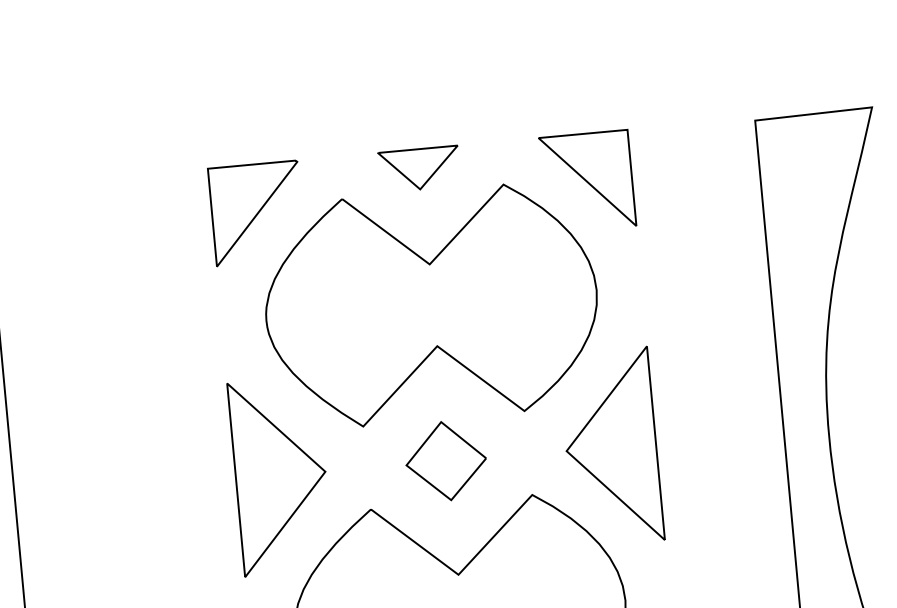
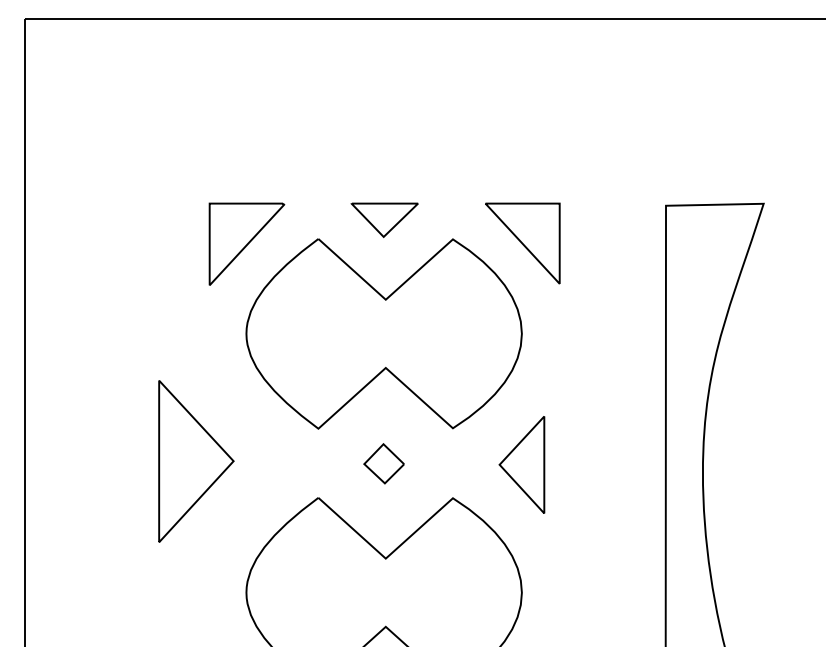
part: (610, 446) -> (521, 464), size x0.6
part: (445, 461) -> (383, 463), size x0.6
part: (280, 476) -> (196, 461), moved

